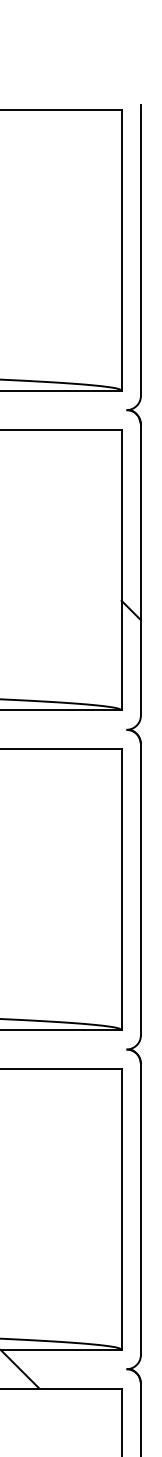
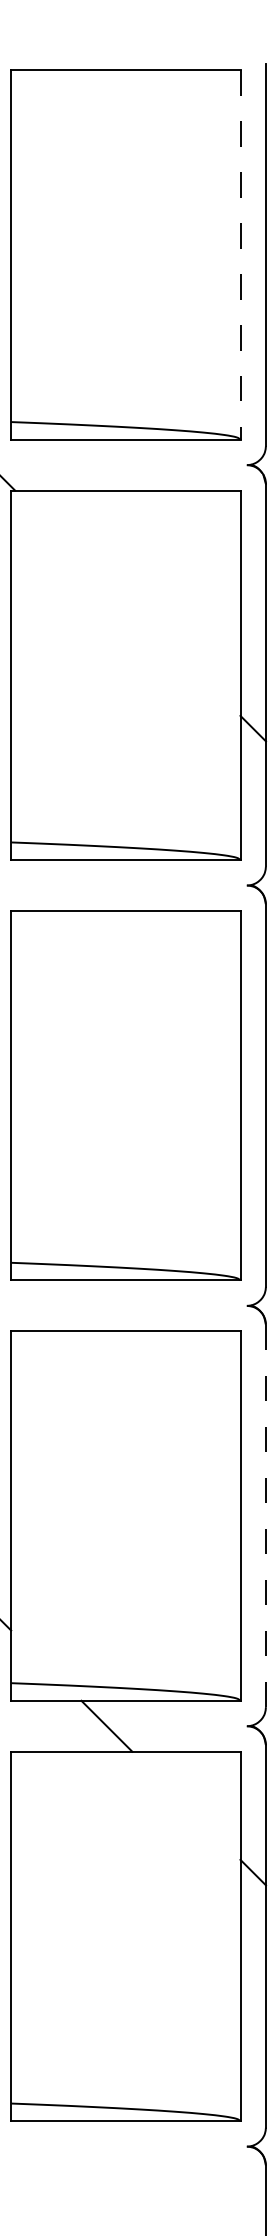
line: (121, 249) -> (240, 254), solid -> dashed
line: (140, 1209) -> (265, 1516), solid -> dashed

